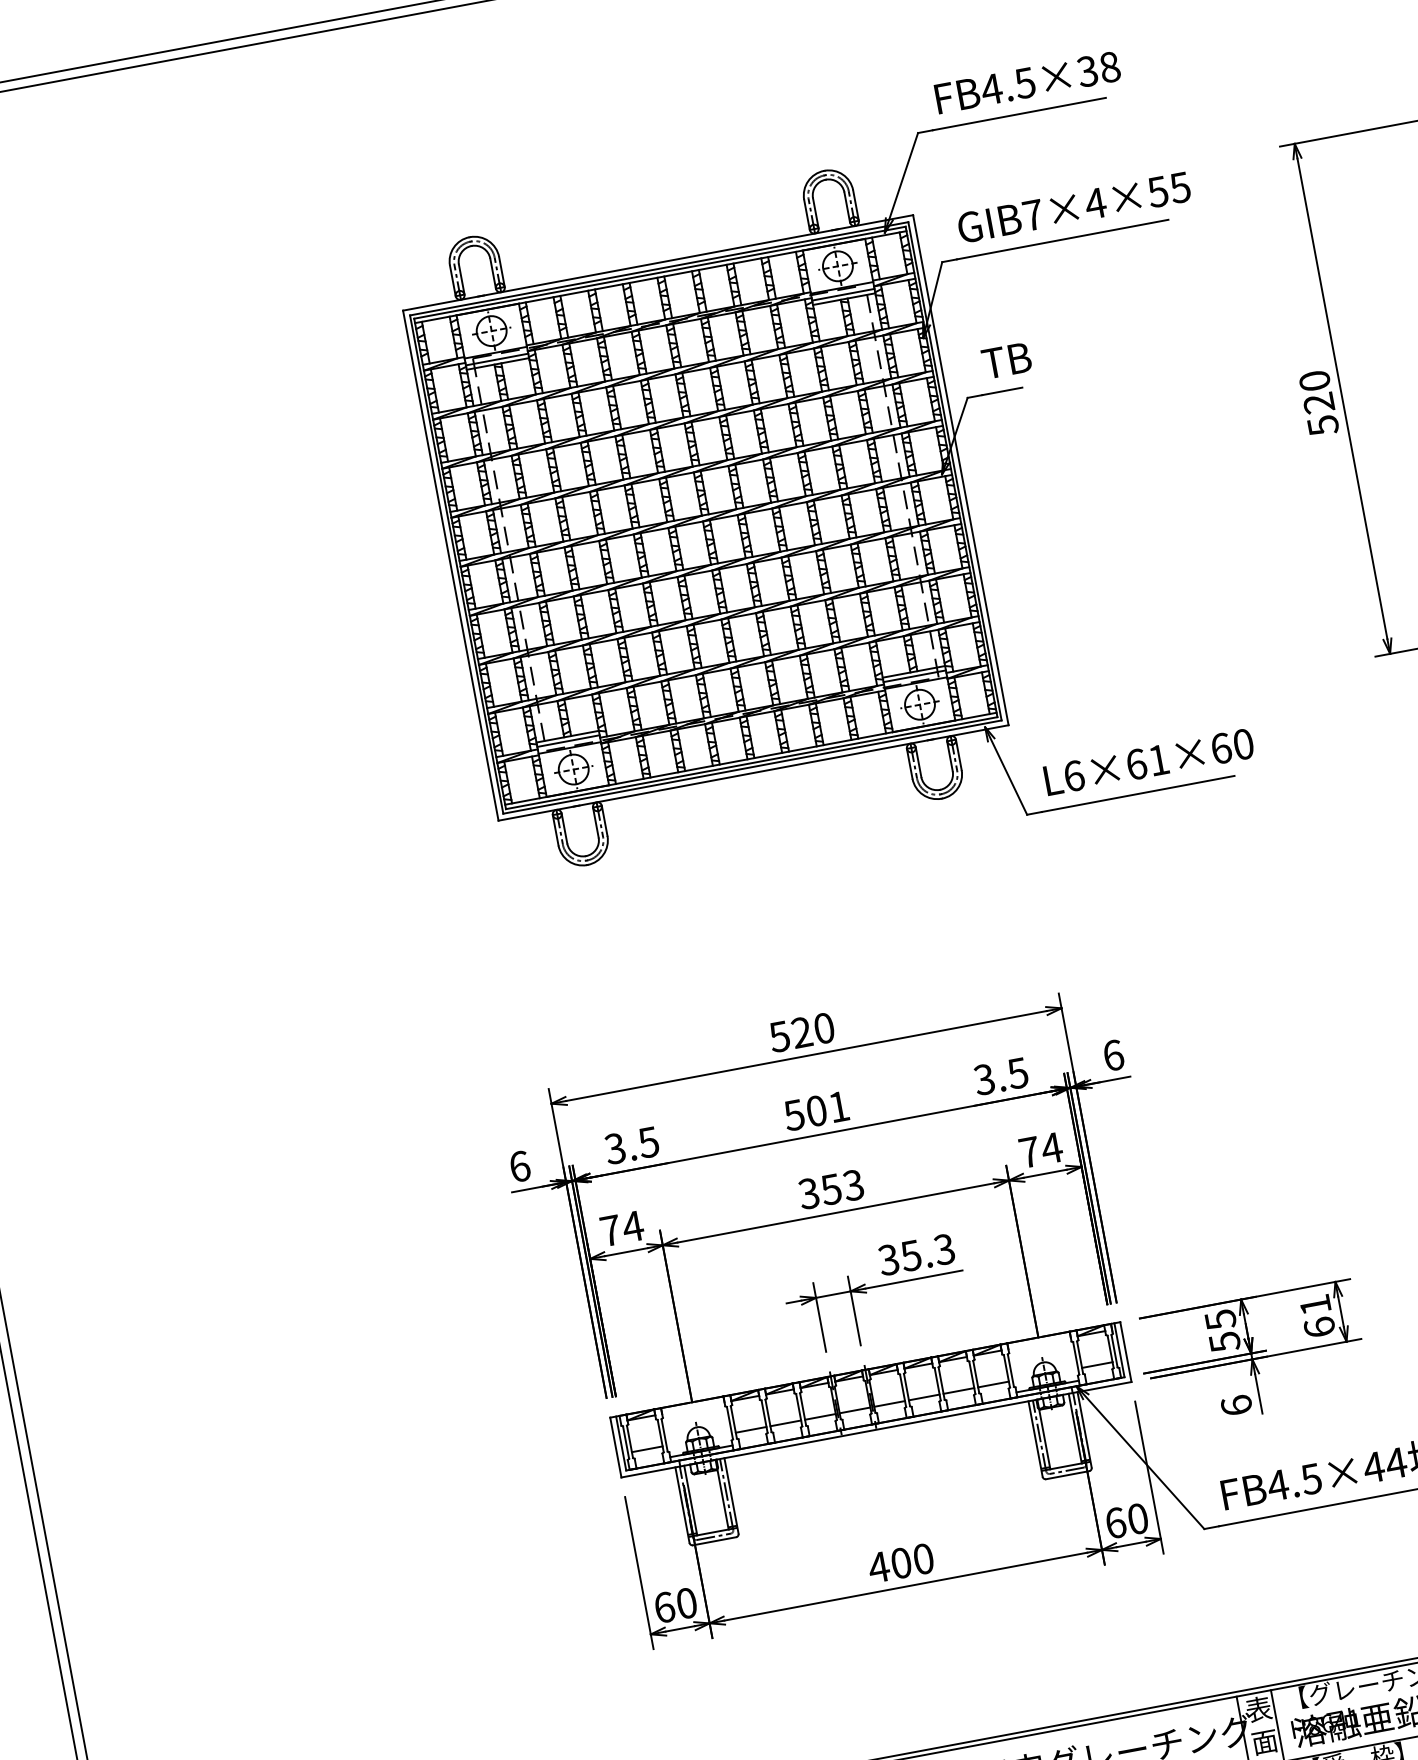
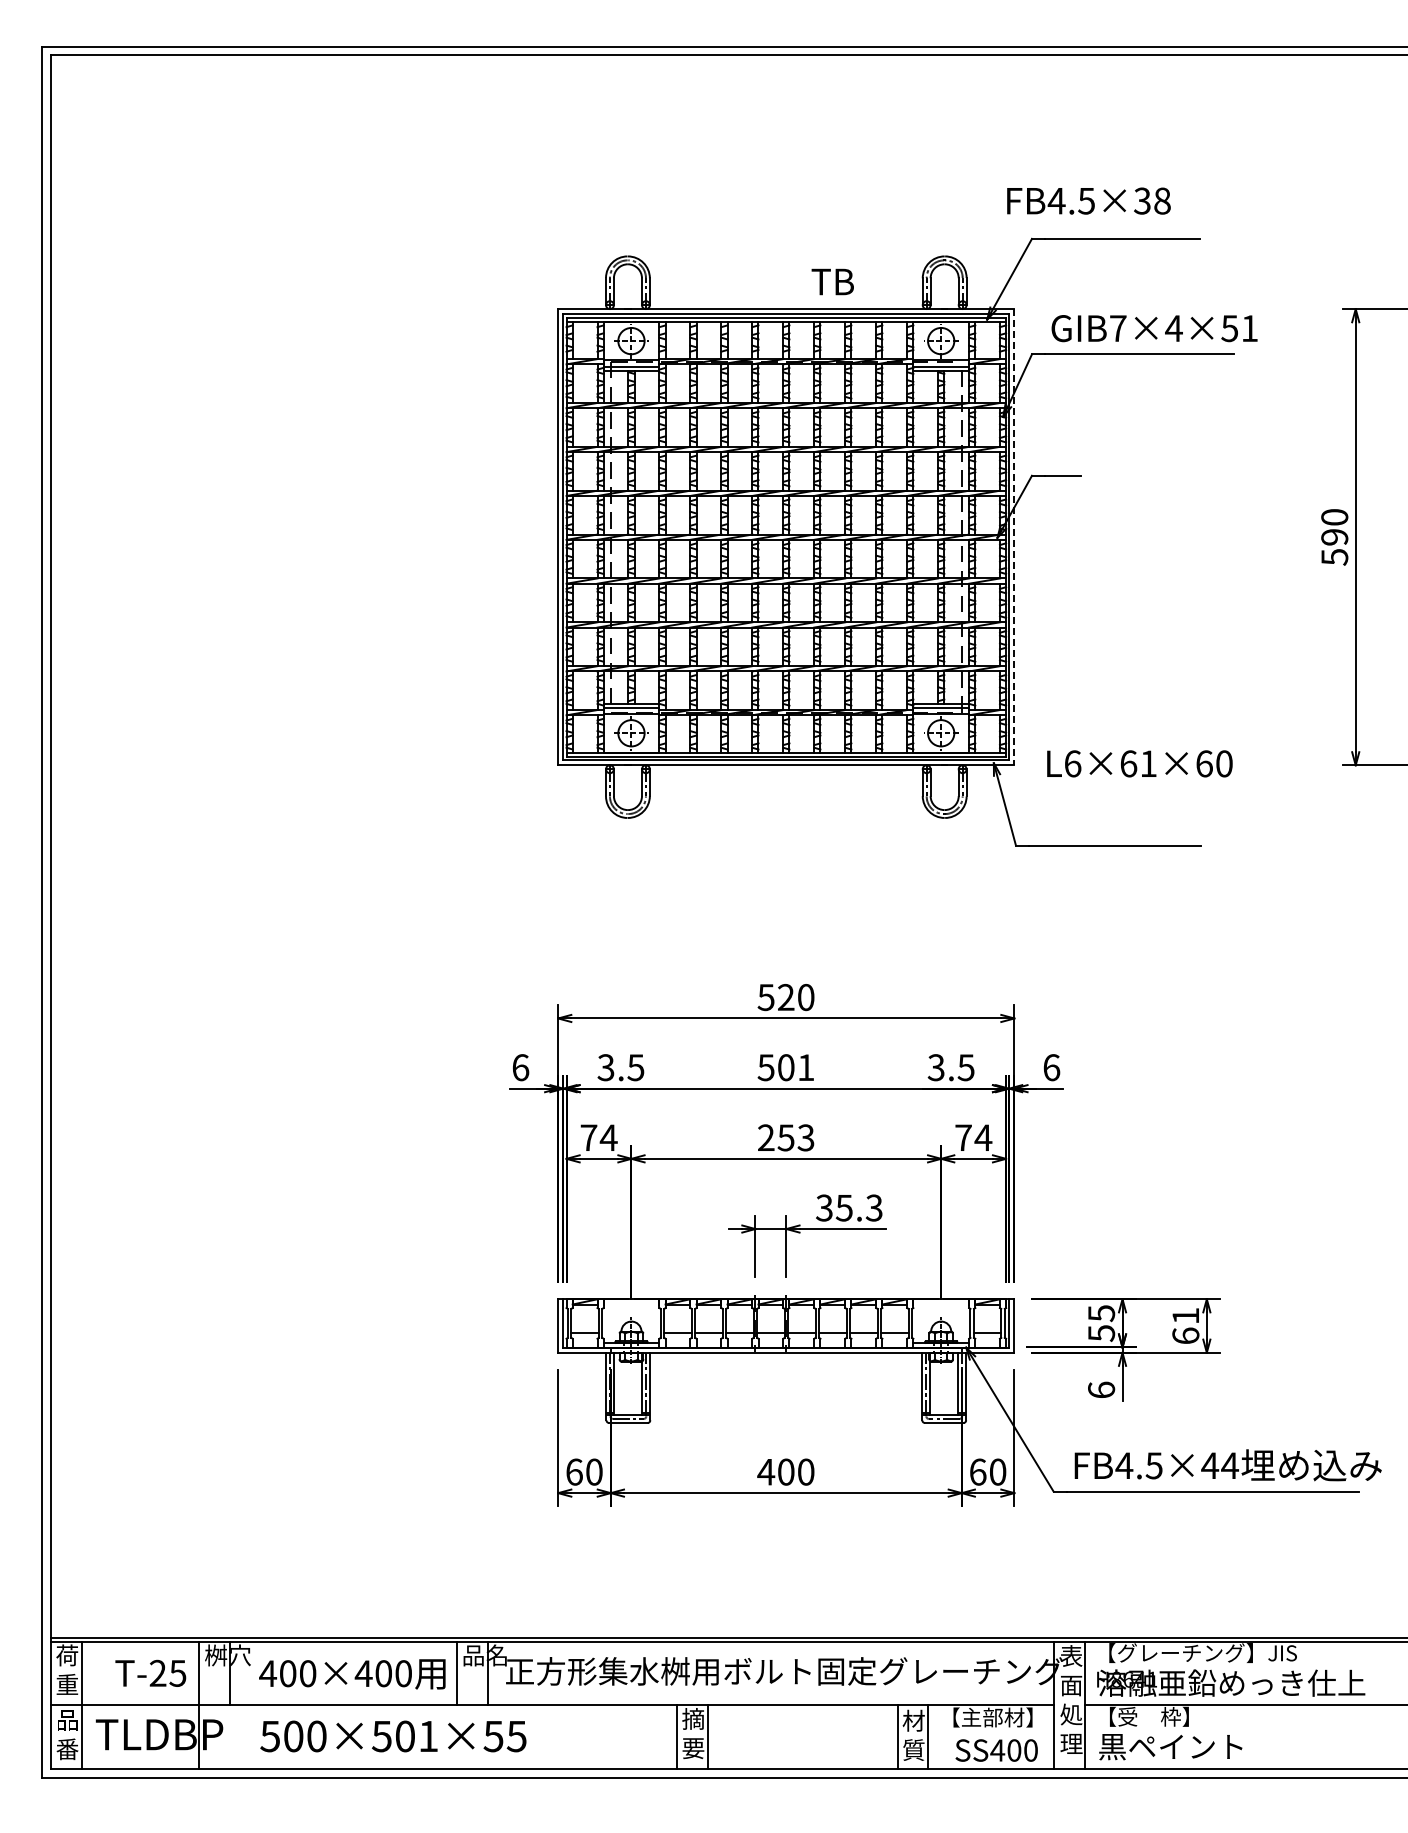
text: (1027, 82) -> (1088, 200), moved
text: (1180, 187) -> (1249, 328), GIB7×4×55 -> GIB7×4×51
text: (1006, 360) -> (832, 281), moved
text: (1318, 403) -> (1334, 537), 520 -> 590
line: (961, 470) -> (1014, 537), solid -> dashed
text: (1148, 761) -> (1139, 763), moved
text: (808, 1193) -> (765, 1137), 353 -> 253

